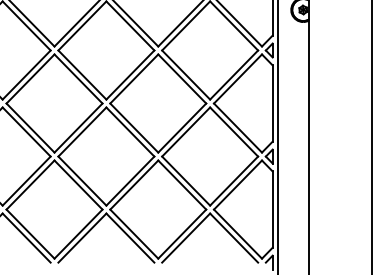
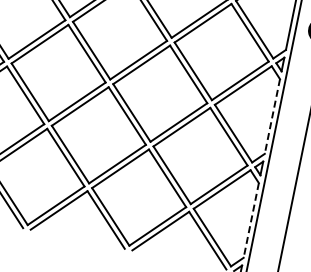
line: (272, 104) -> (272, 117), solid -> dashed
line: (272, 210) -> (250, 221), solid -> dashed

